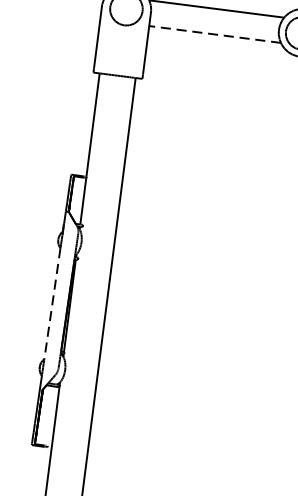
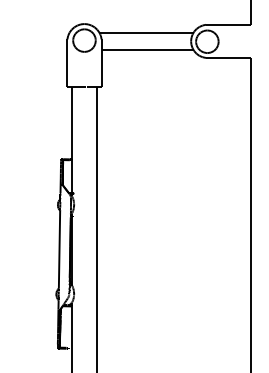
line: (214, 34) -> (147, 50), dashed -> solid
line: (52, 303) -> (59, 249), dashed -> solid

